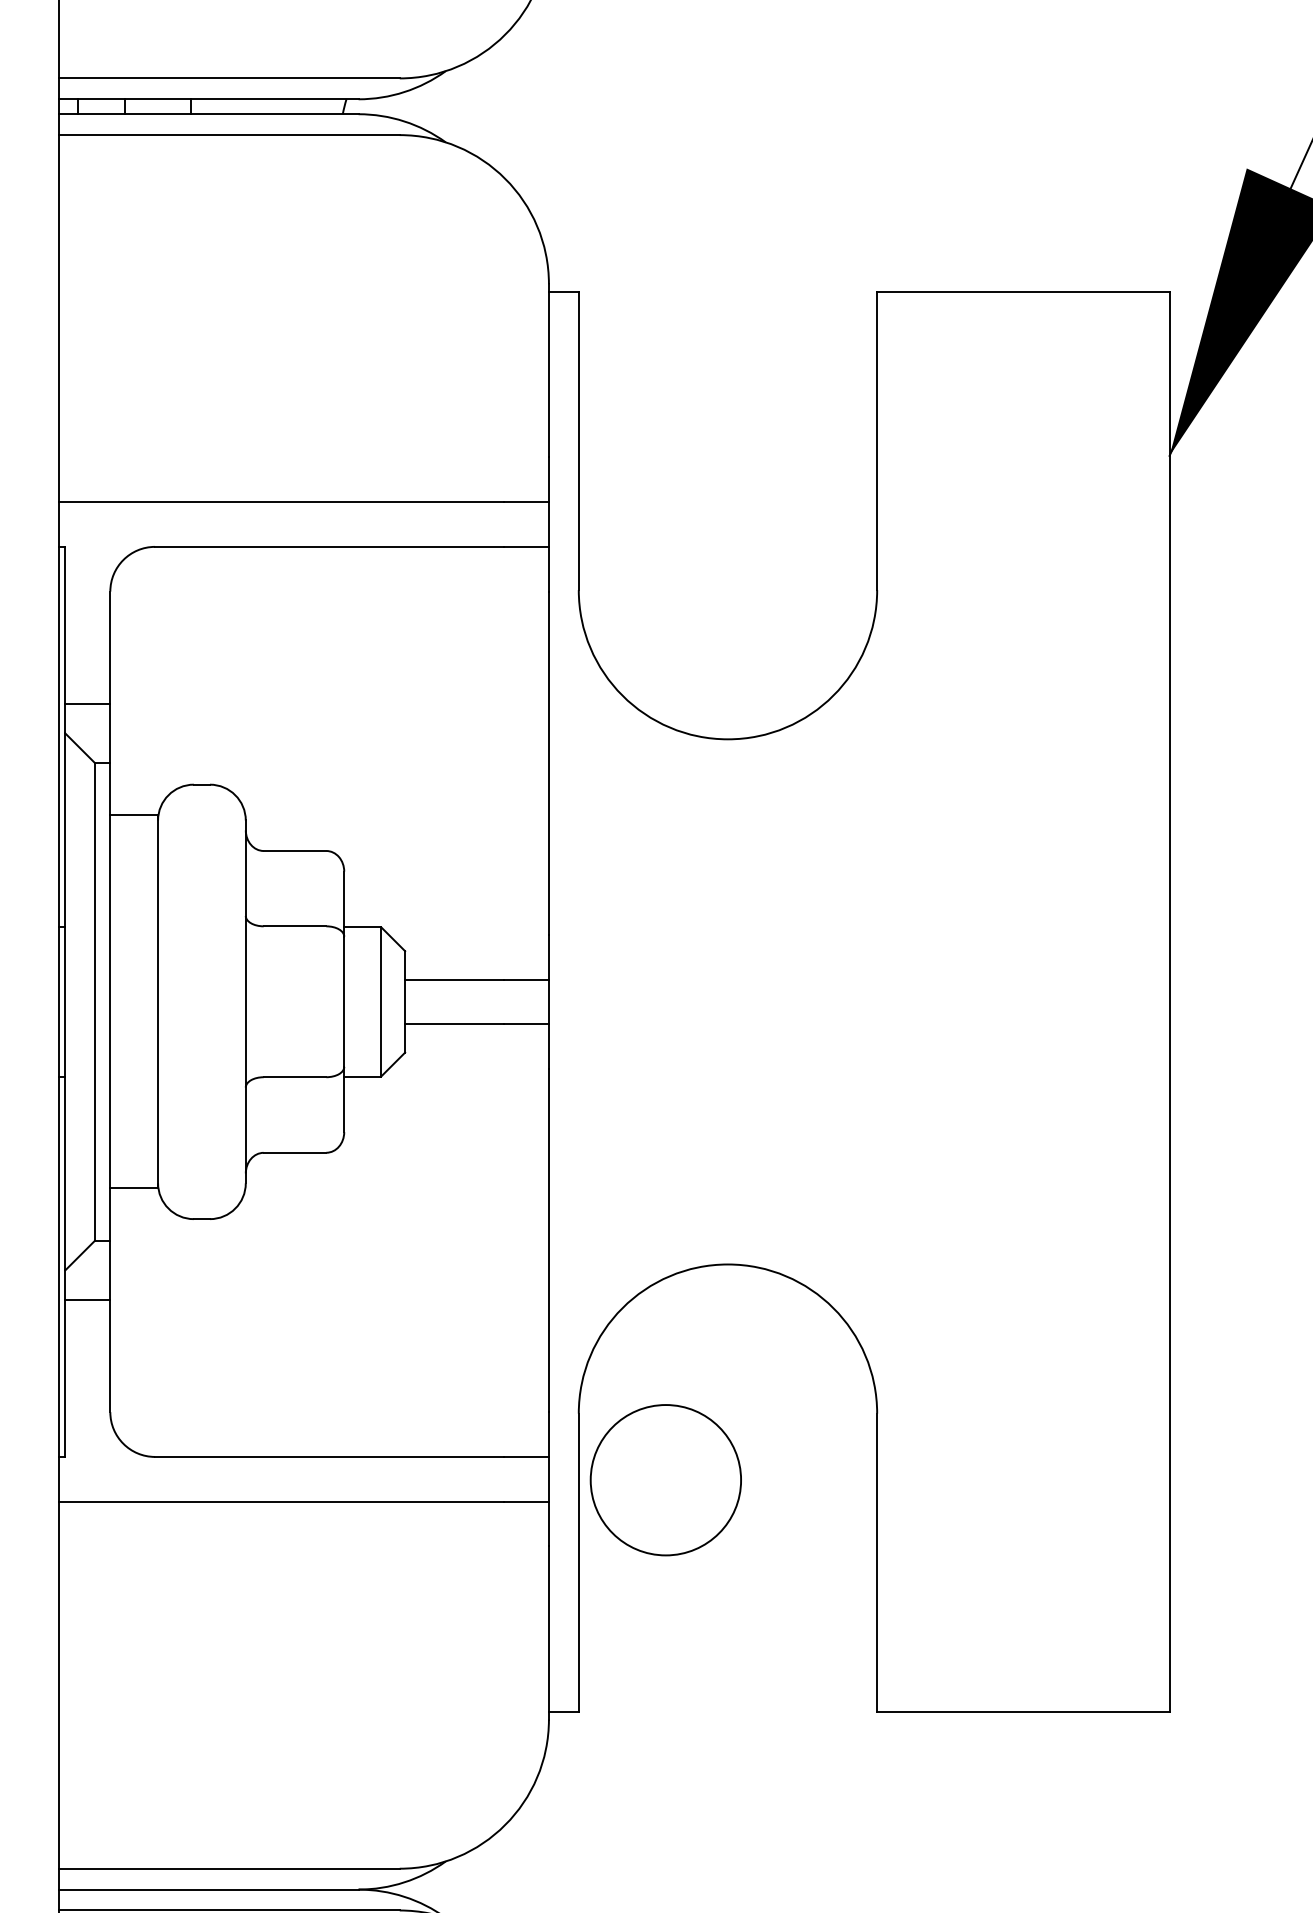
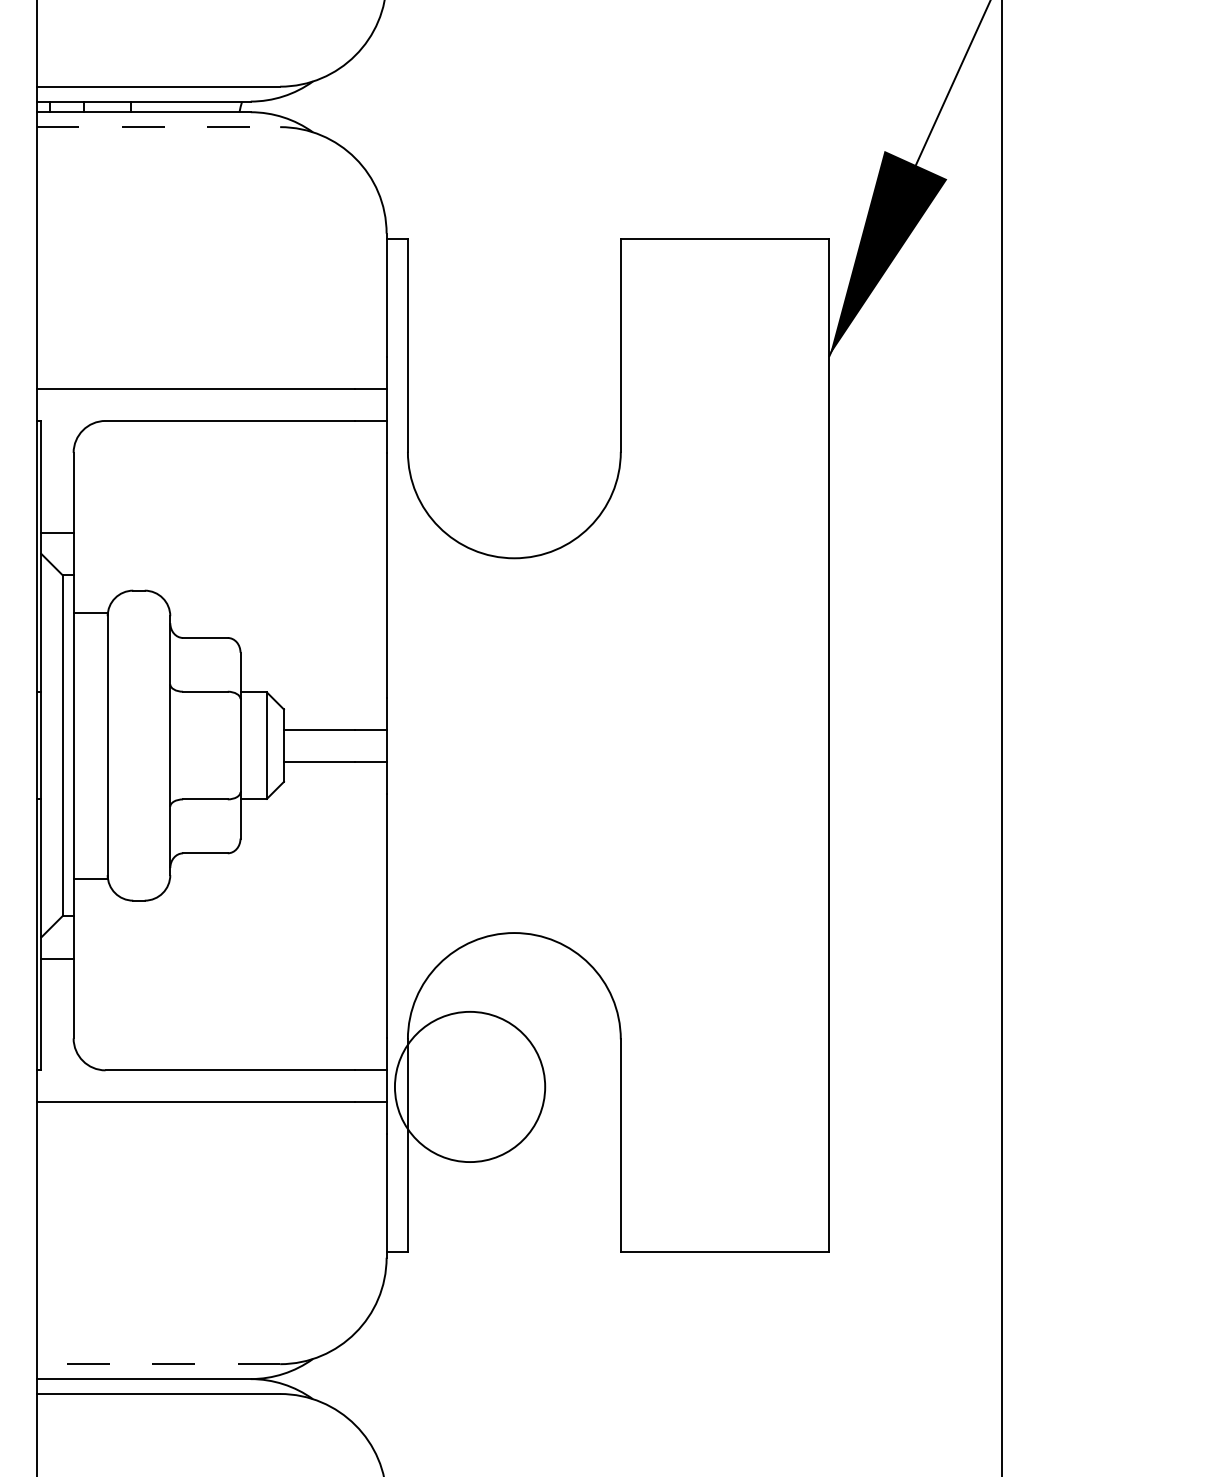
line: (229, 135) -> (158, 127), solid -> dashed
circle: (665, 1479) -> (469, 1086), size x1.4
line: (229, 1869) -> (158, 1364), solid -> dashed

